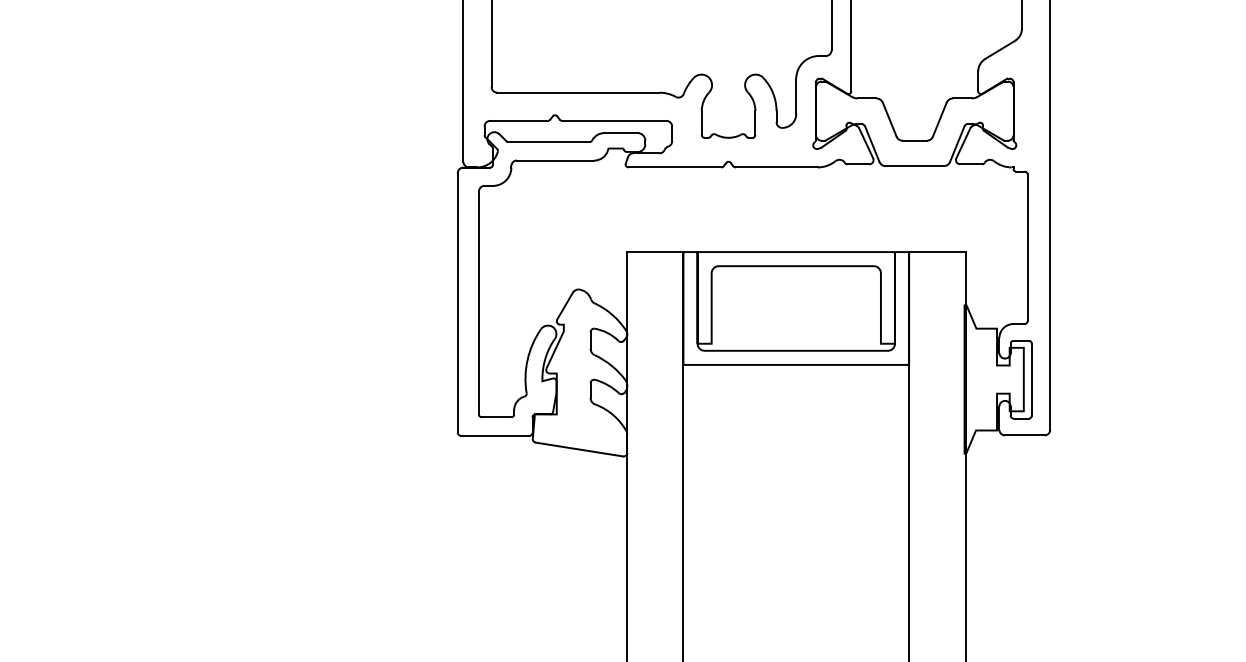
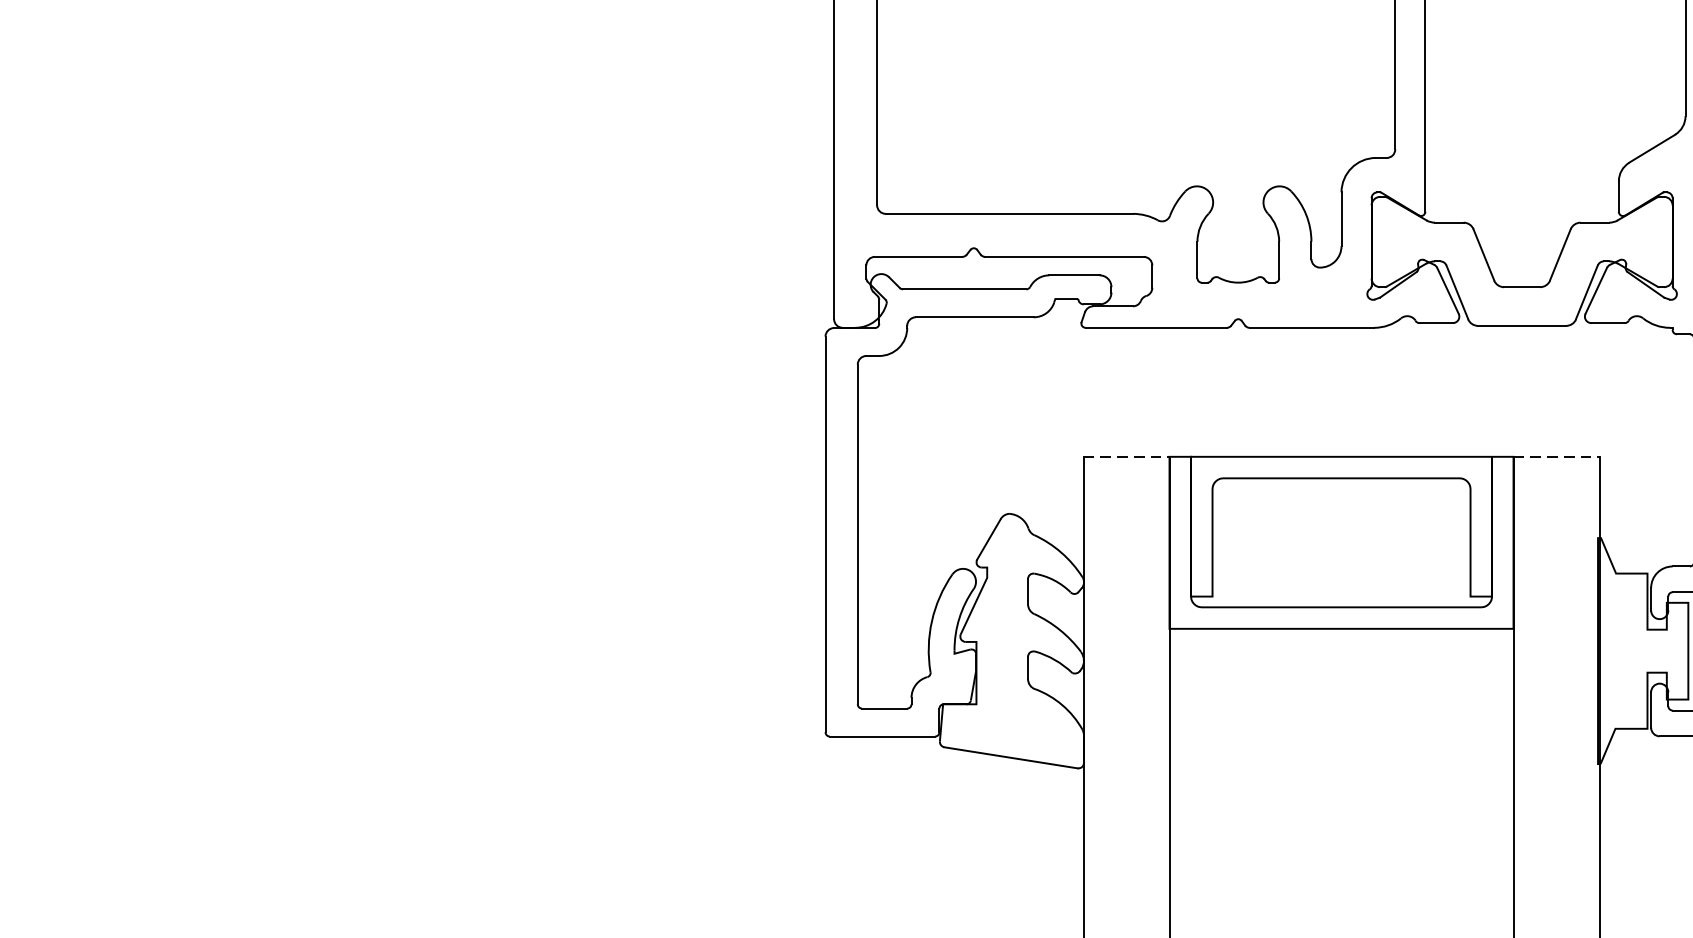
line: (655, 252) -> (1126, 457), solid -> dashed
line: (937, 252) -> (1556, 457), solid -> dashed

